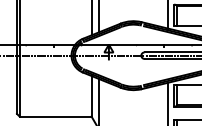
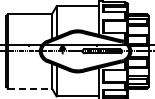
line: (56, 116) -> (30, 88), solid -> dashed

